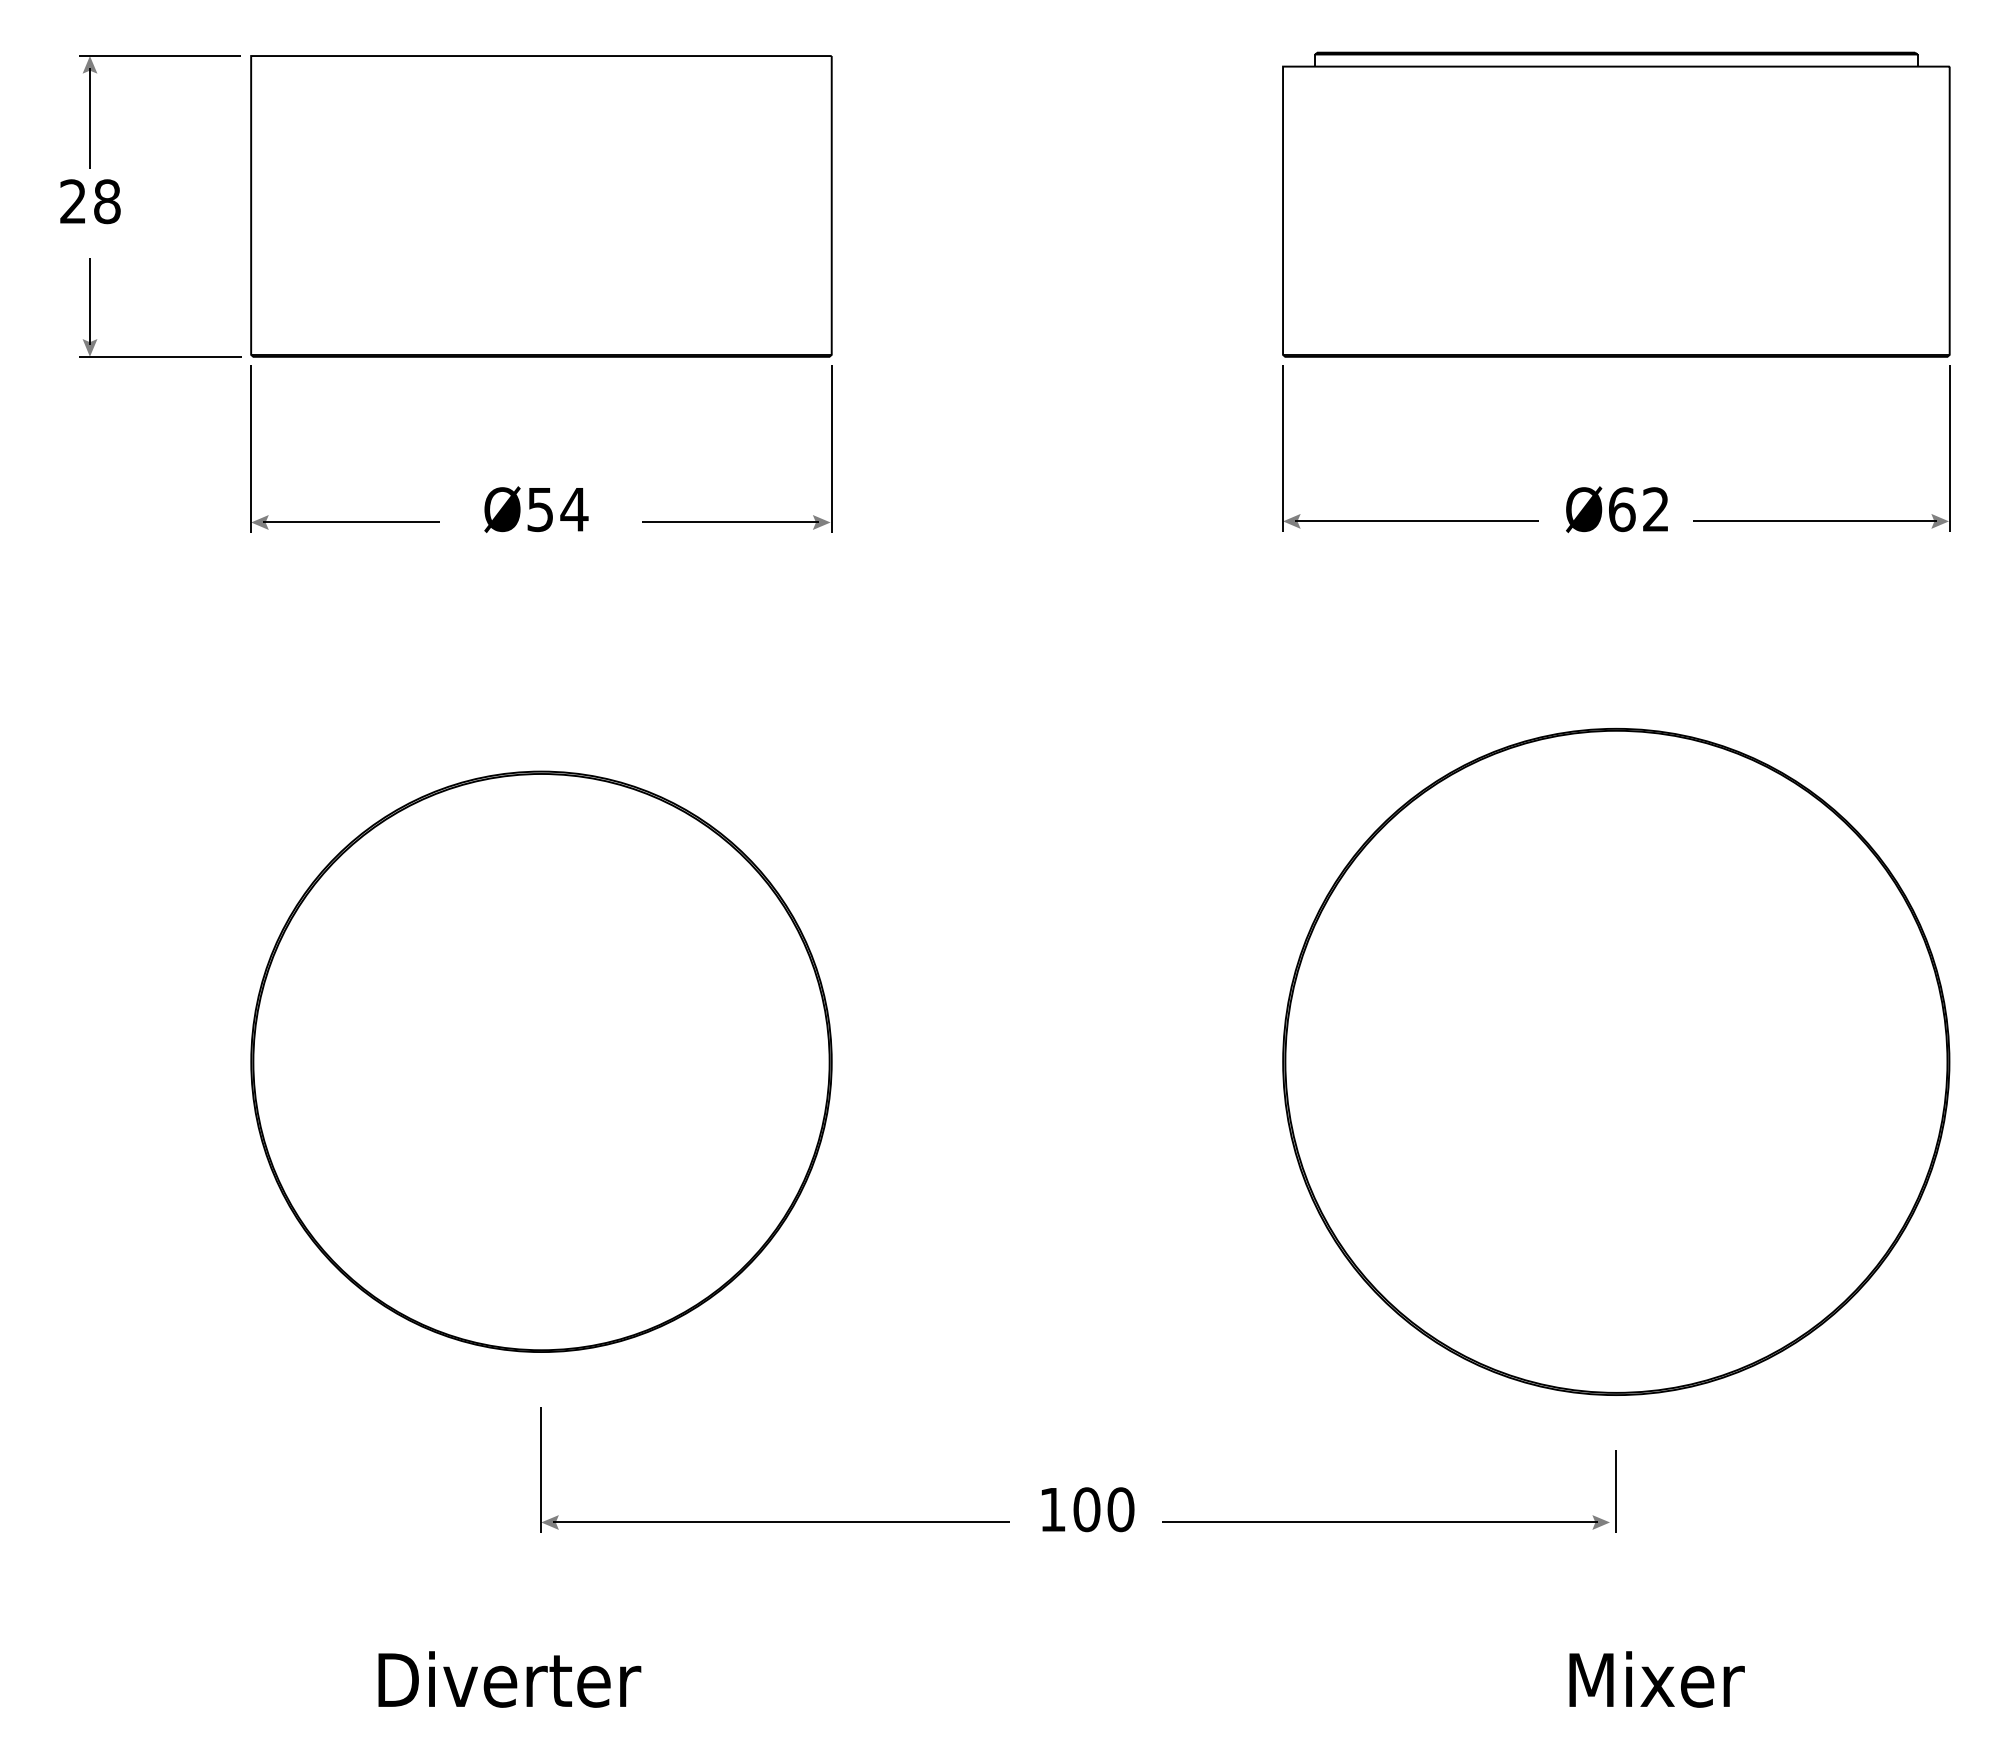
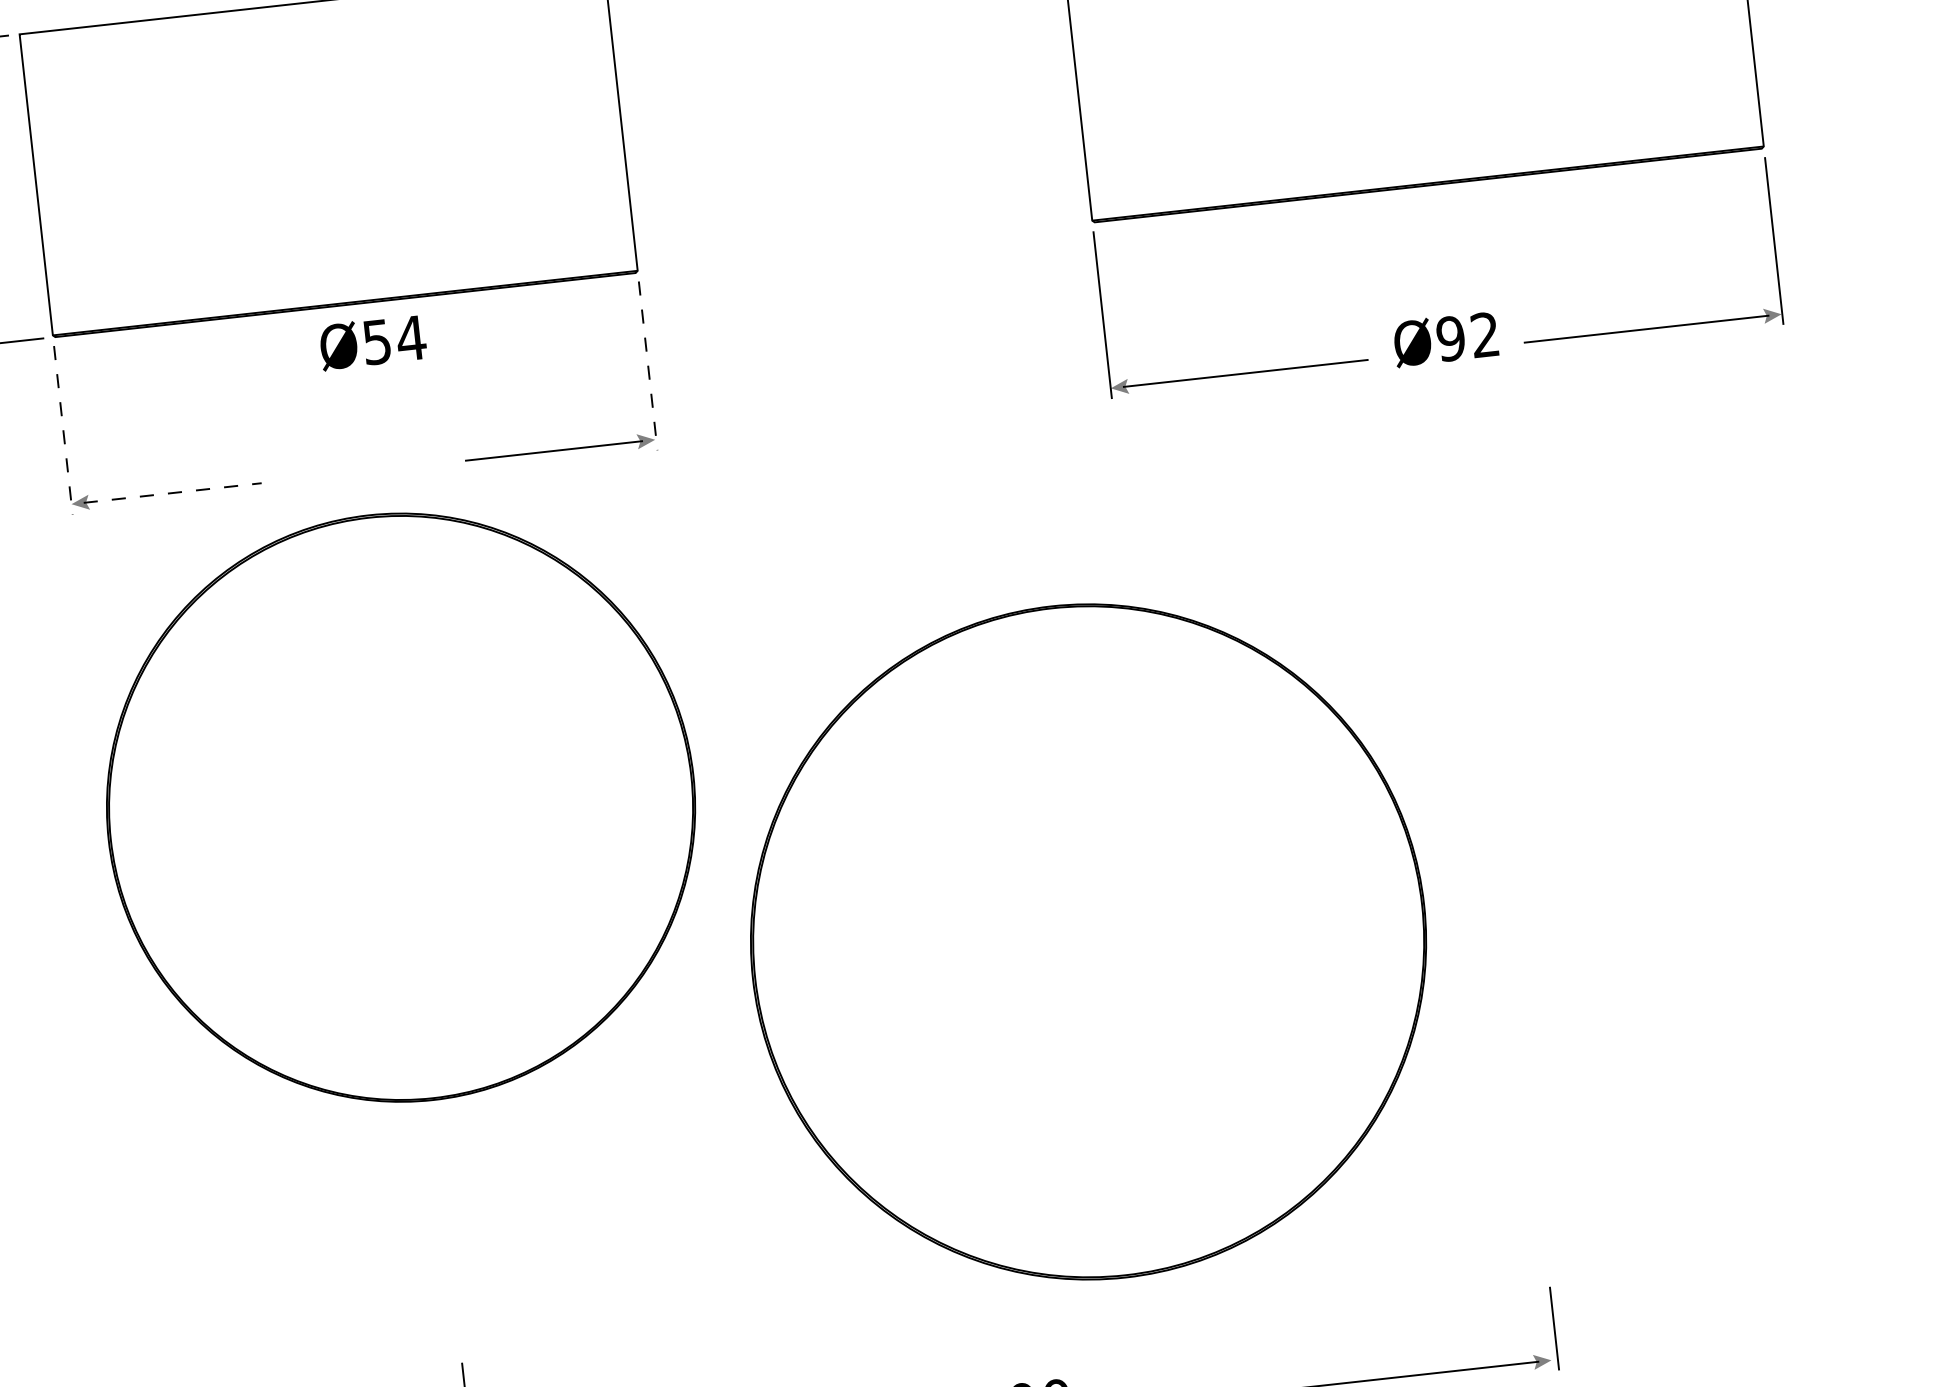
line: (251, 449) -> (63, 430), solid -> dashed
line: (831, 449) -> (647, 366), solid -> dashed
text: (536, 509) -> (373, 342), moved
text: (1621, 509) -> (1450, 338), Ø62 -> Ø92
line: (352, 522) -> (173, 492), solid -> dashed
part: (541, 1061) -> (401, 807), moved
part: (1616, 1061) -> (1088, 941), moved

